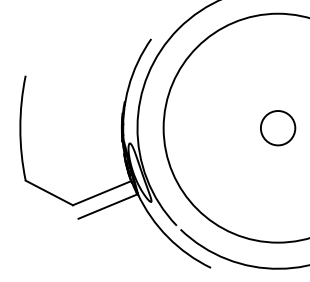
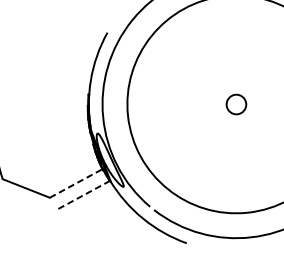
circle: (278, 128) -> (236, 104), size x0.6
line: (102, 193) -> (76, 183), solid -> dashed
line: (107, 206) -> (82, 195), solid -> dashed

